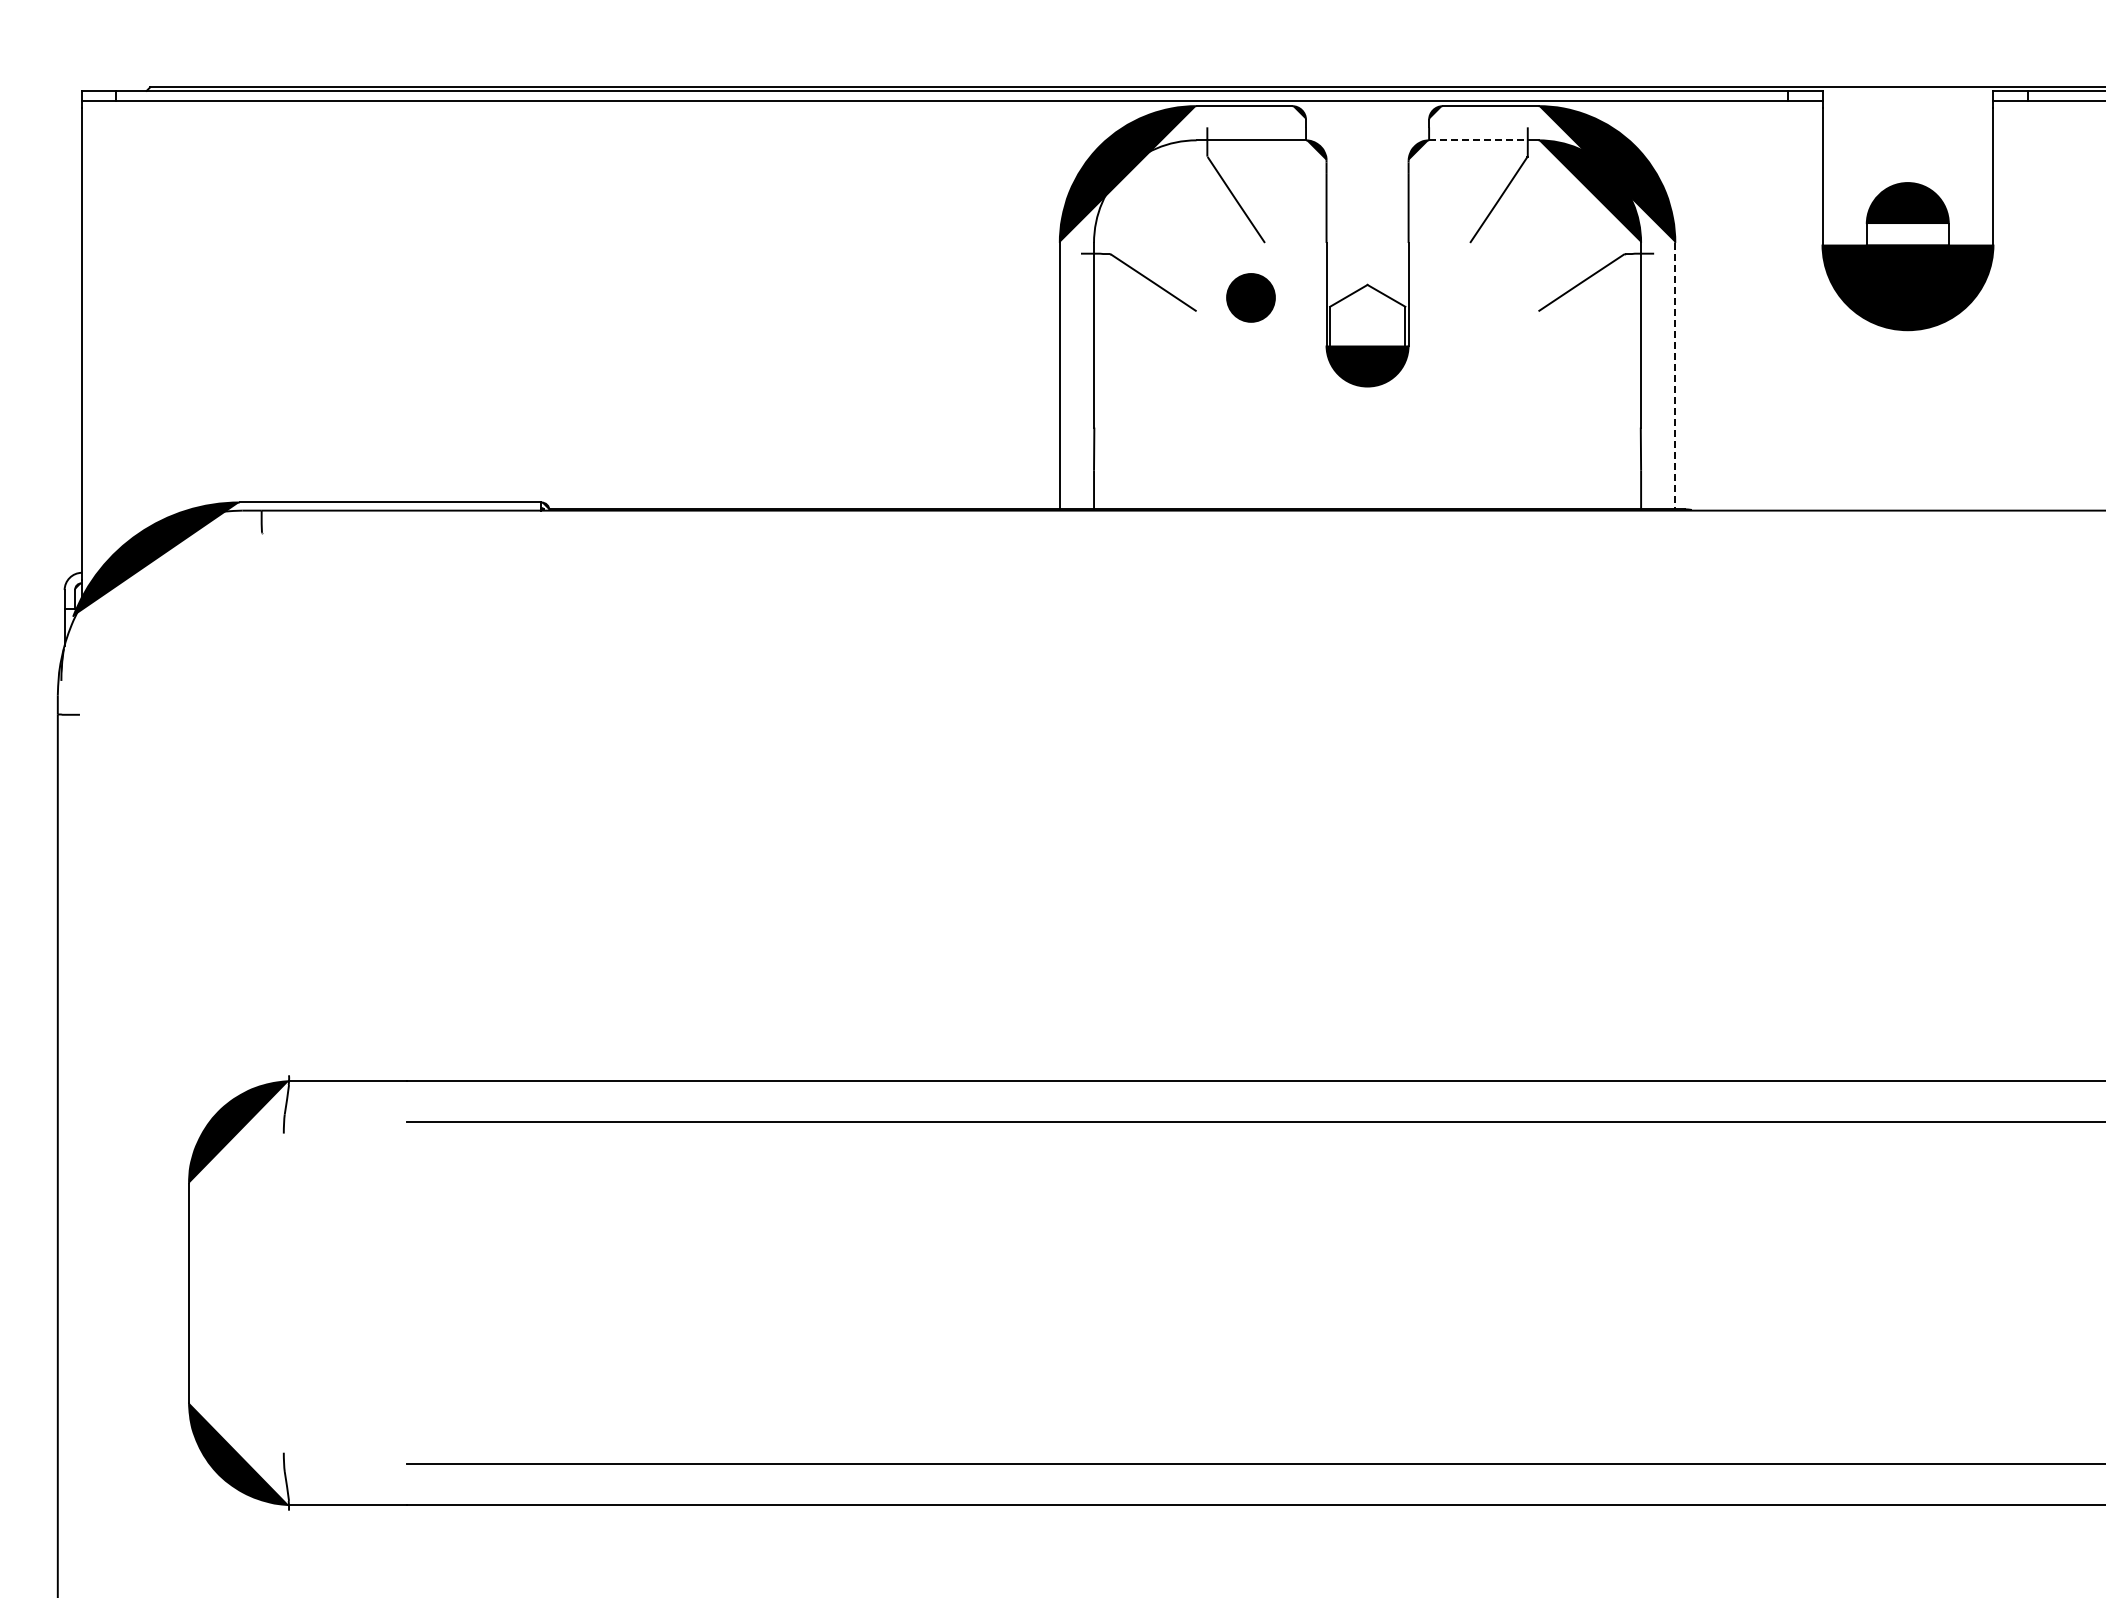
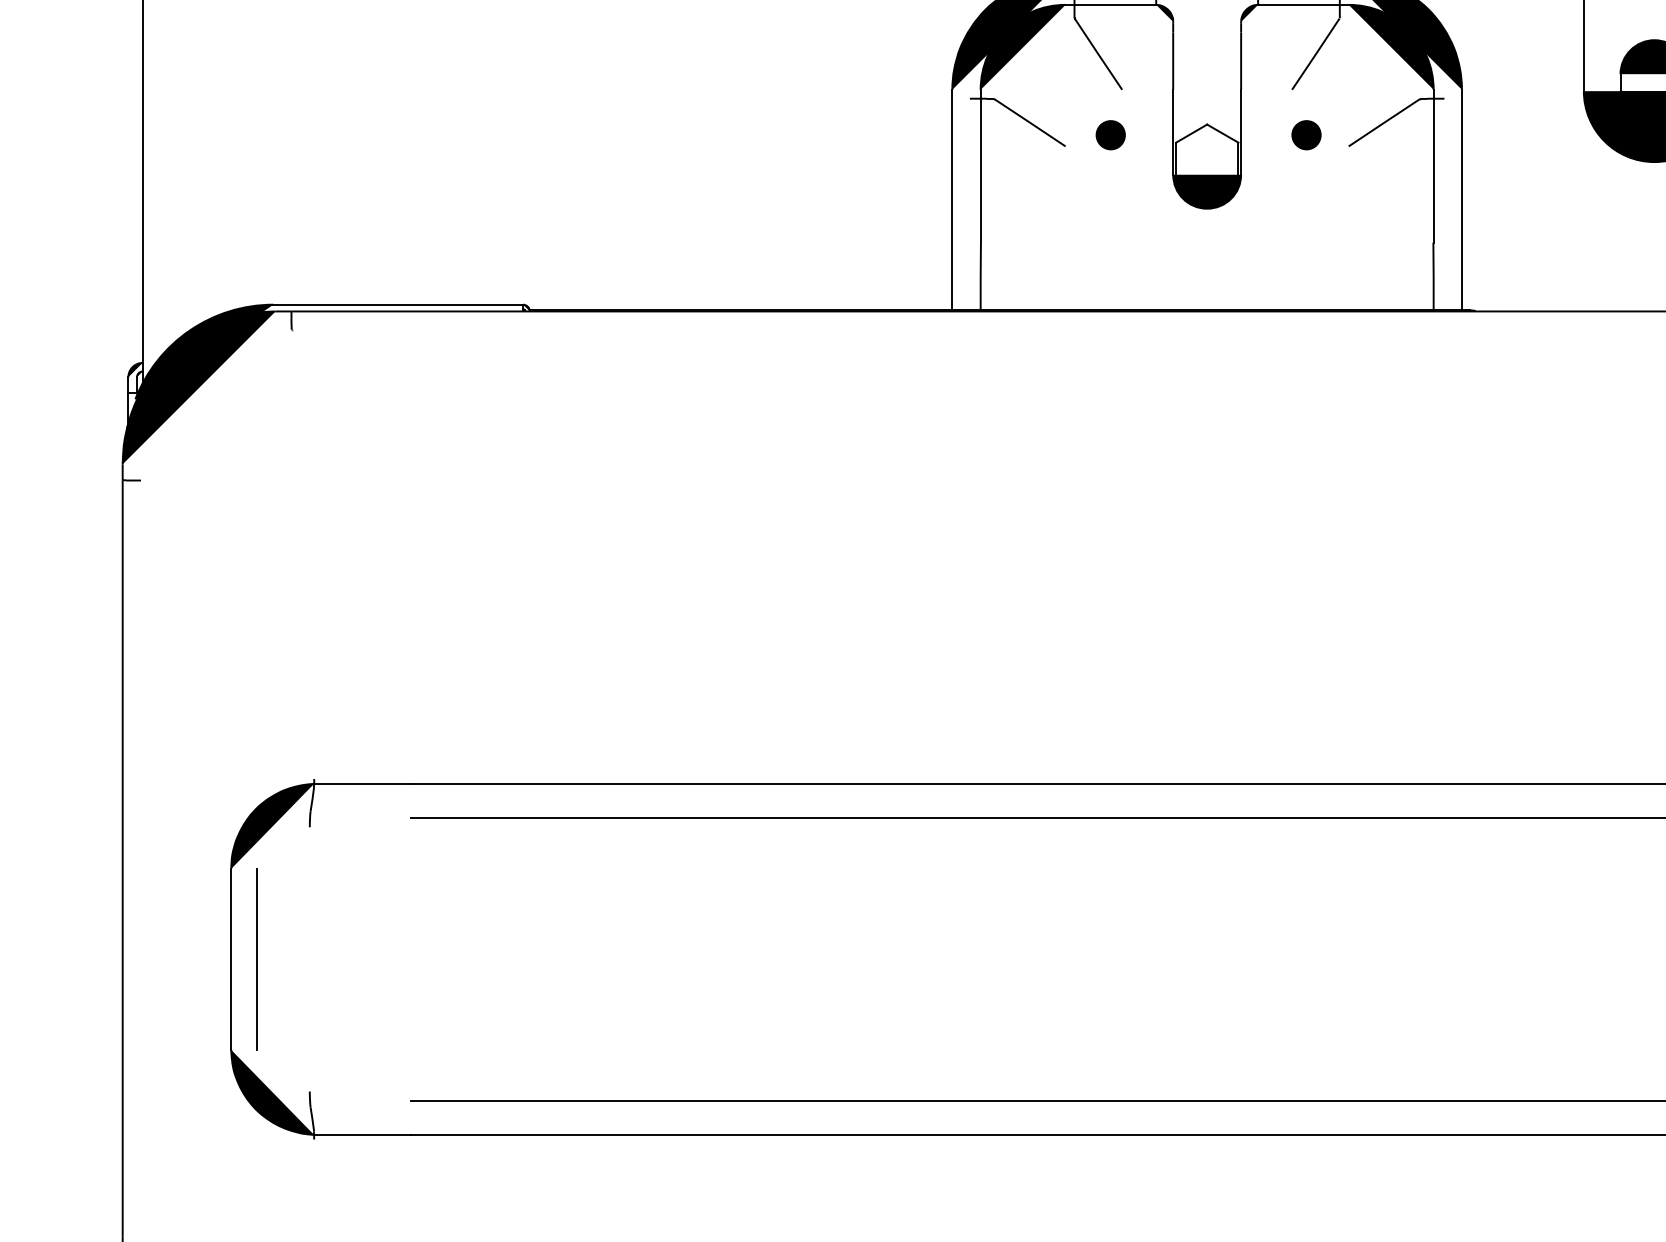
line: (1478, 140) -> (1299, 4), dashed -> solid
fill: (1145, 191) -> (1023, 47), added
part: (1251, 297) -> (1111, 134), size x0.71
part: (1487, 297) -> (1306, 134), added
line: (1675, 376) -> (1462, 200), dashed -> solid
fill: (72, 581) -> (134, 370), added
fill: (149, 602) -> (198, 387), added
line: (219, 1292) -> (256, 958), added

